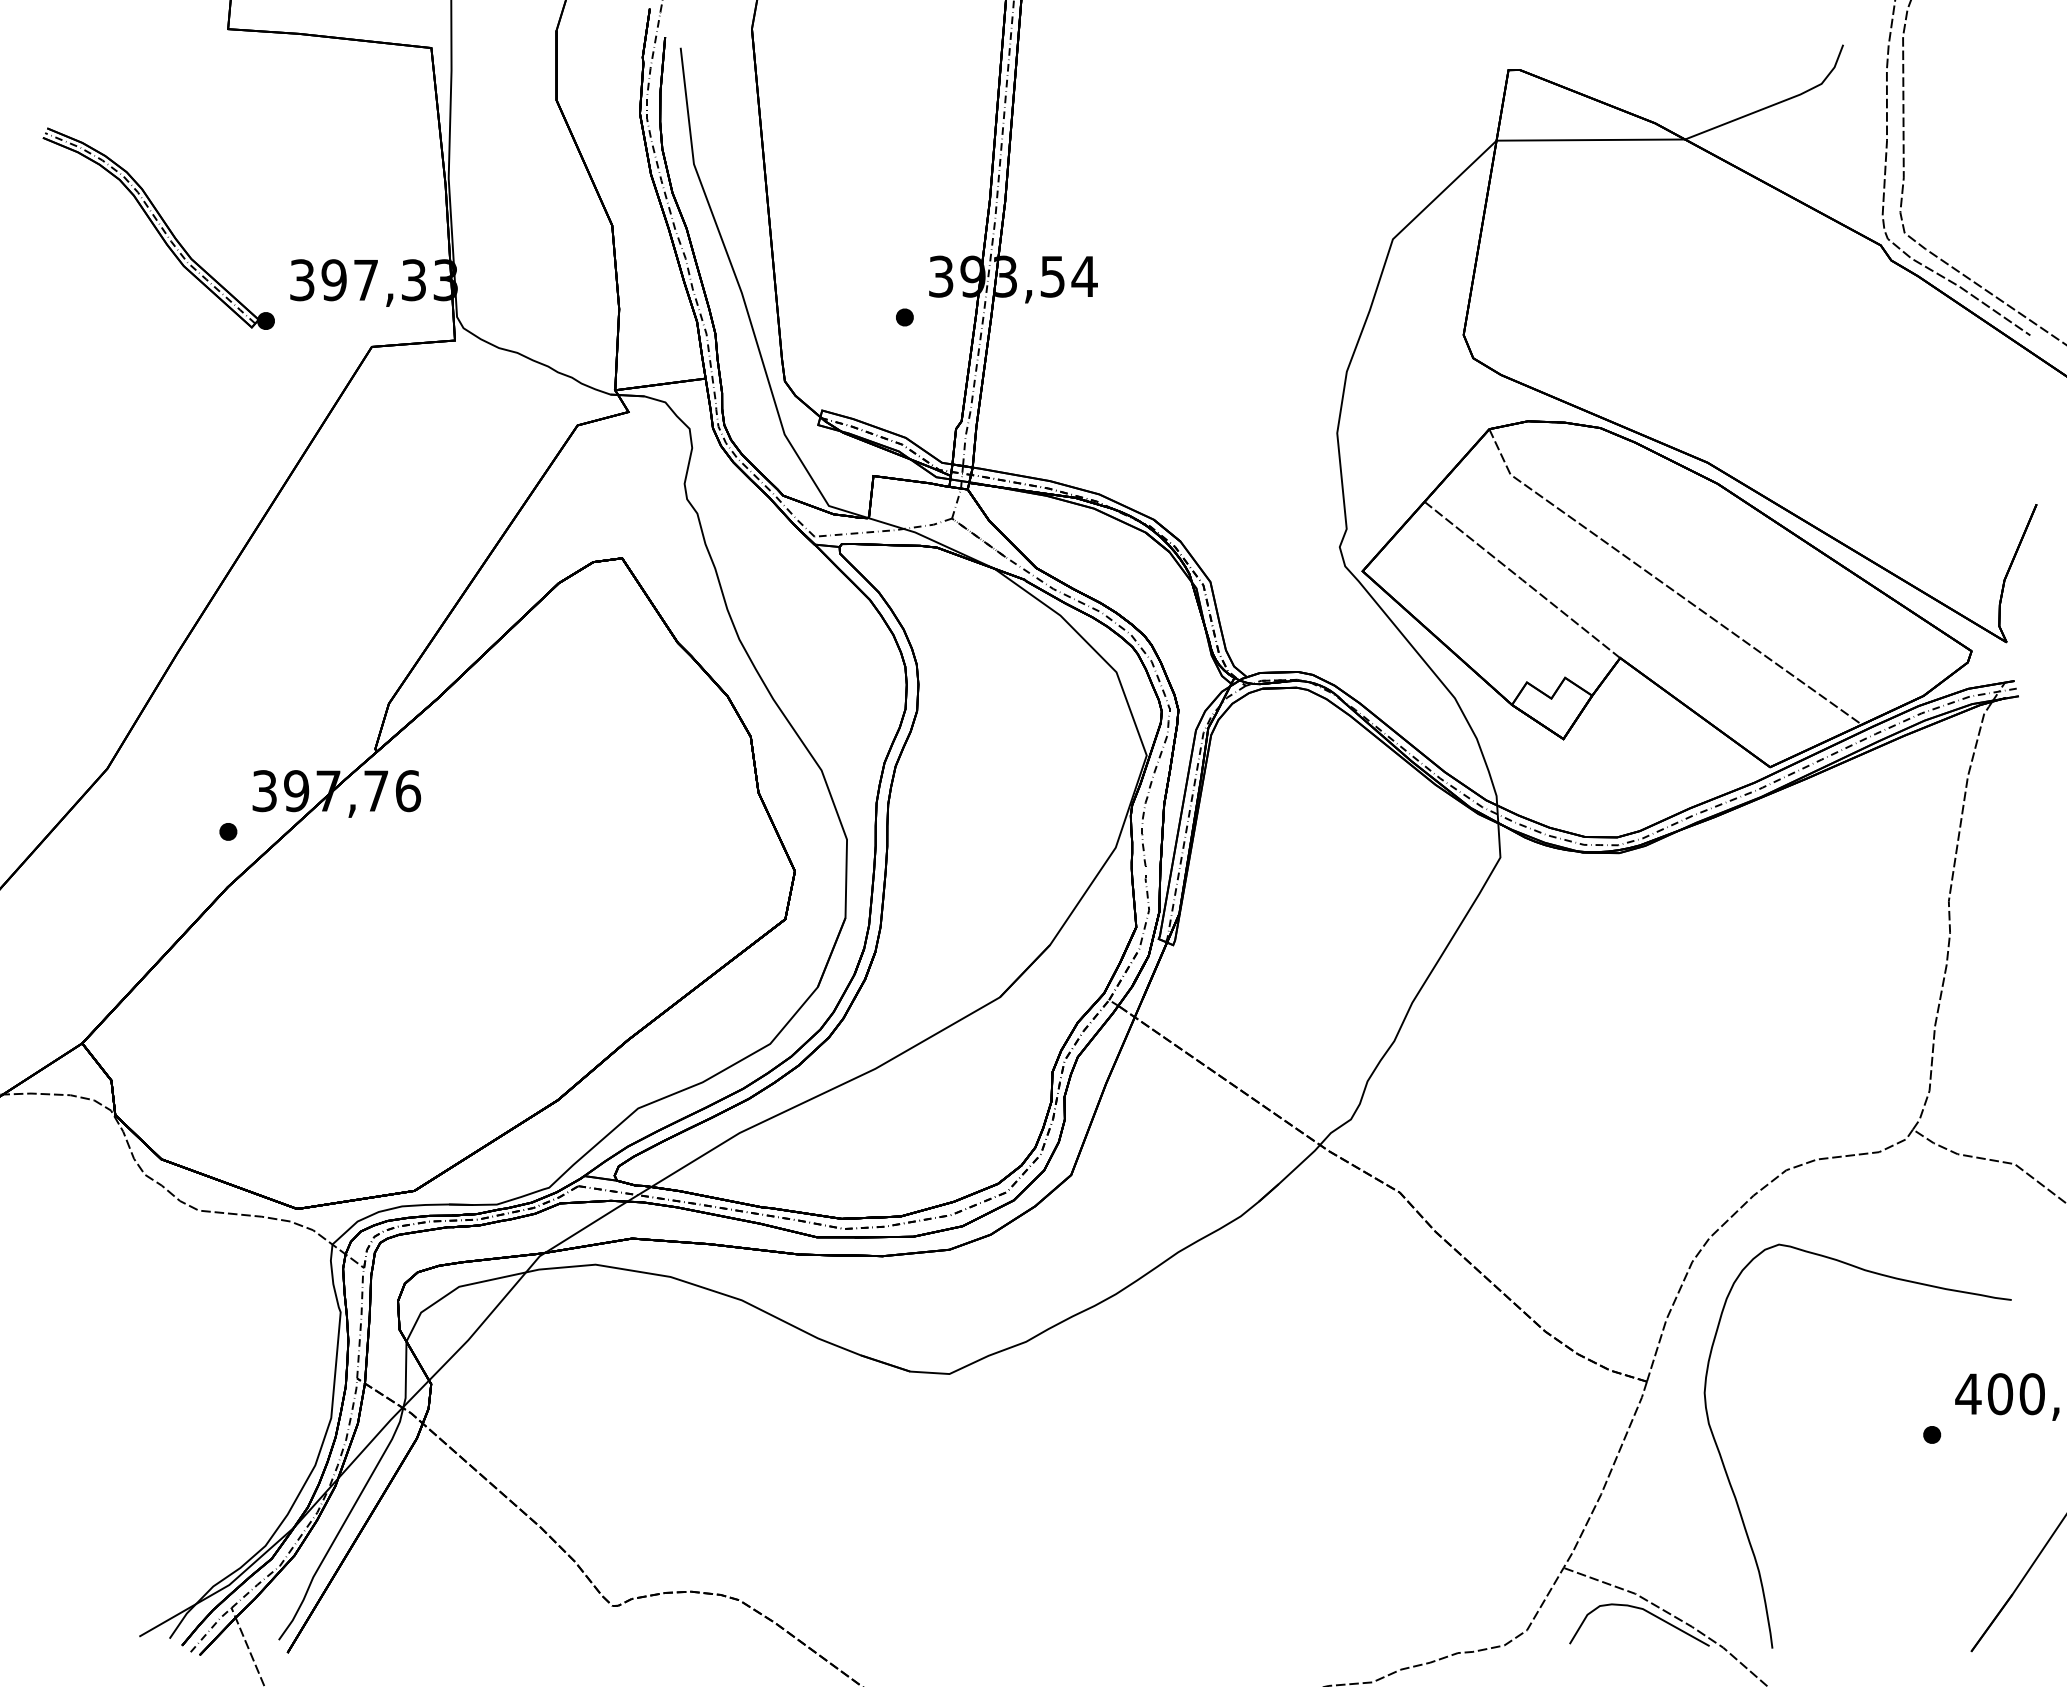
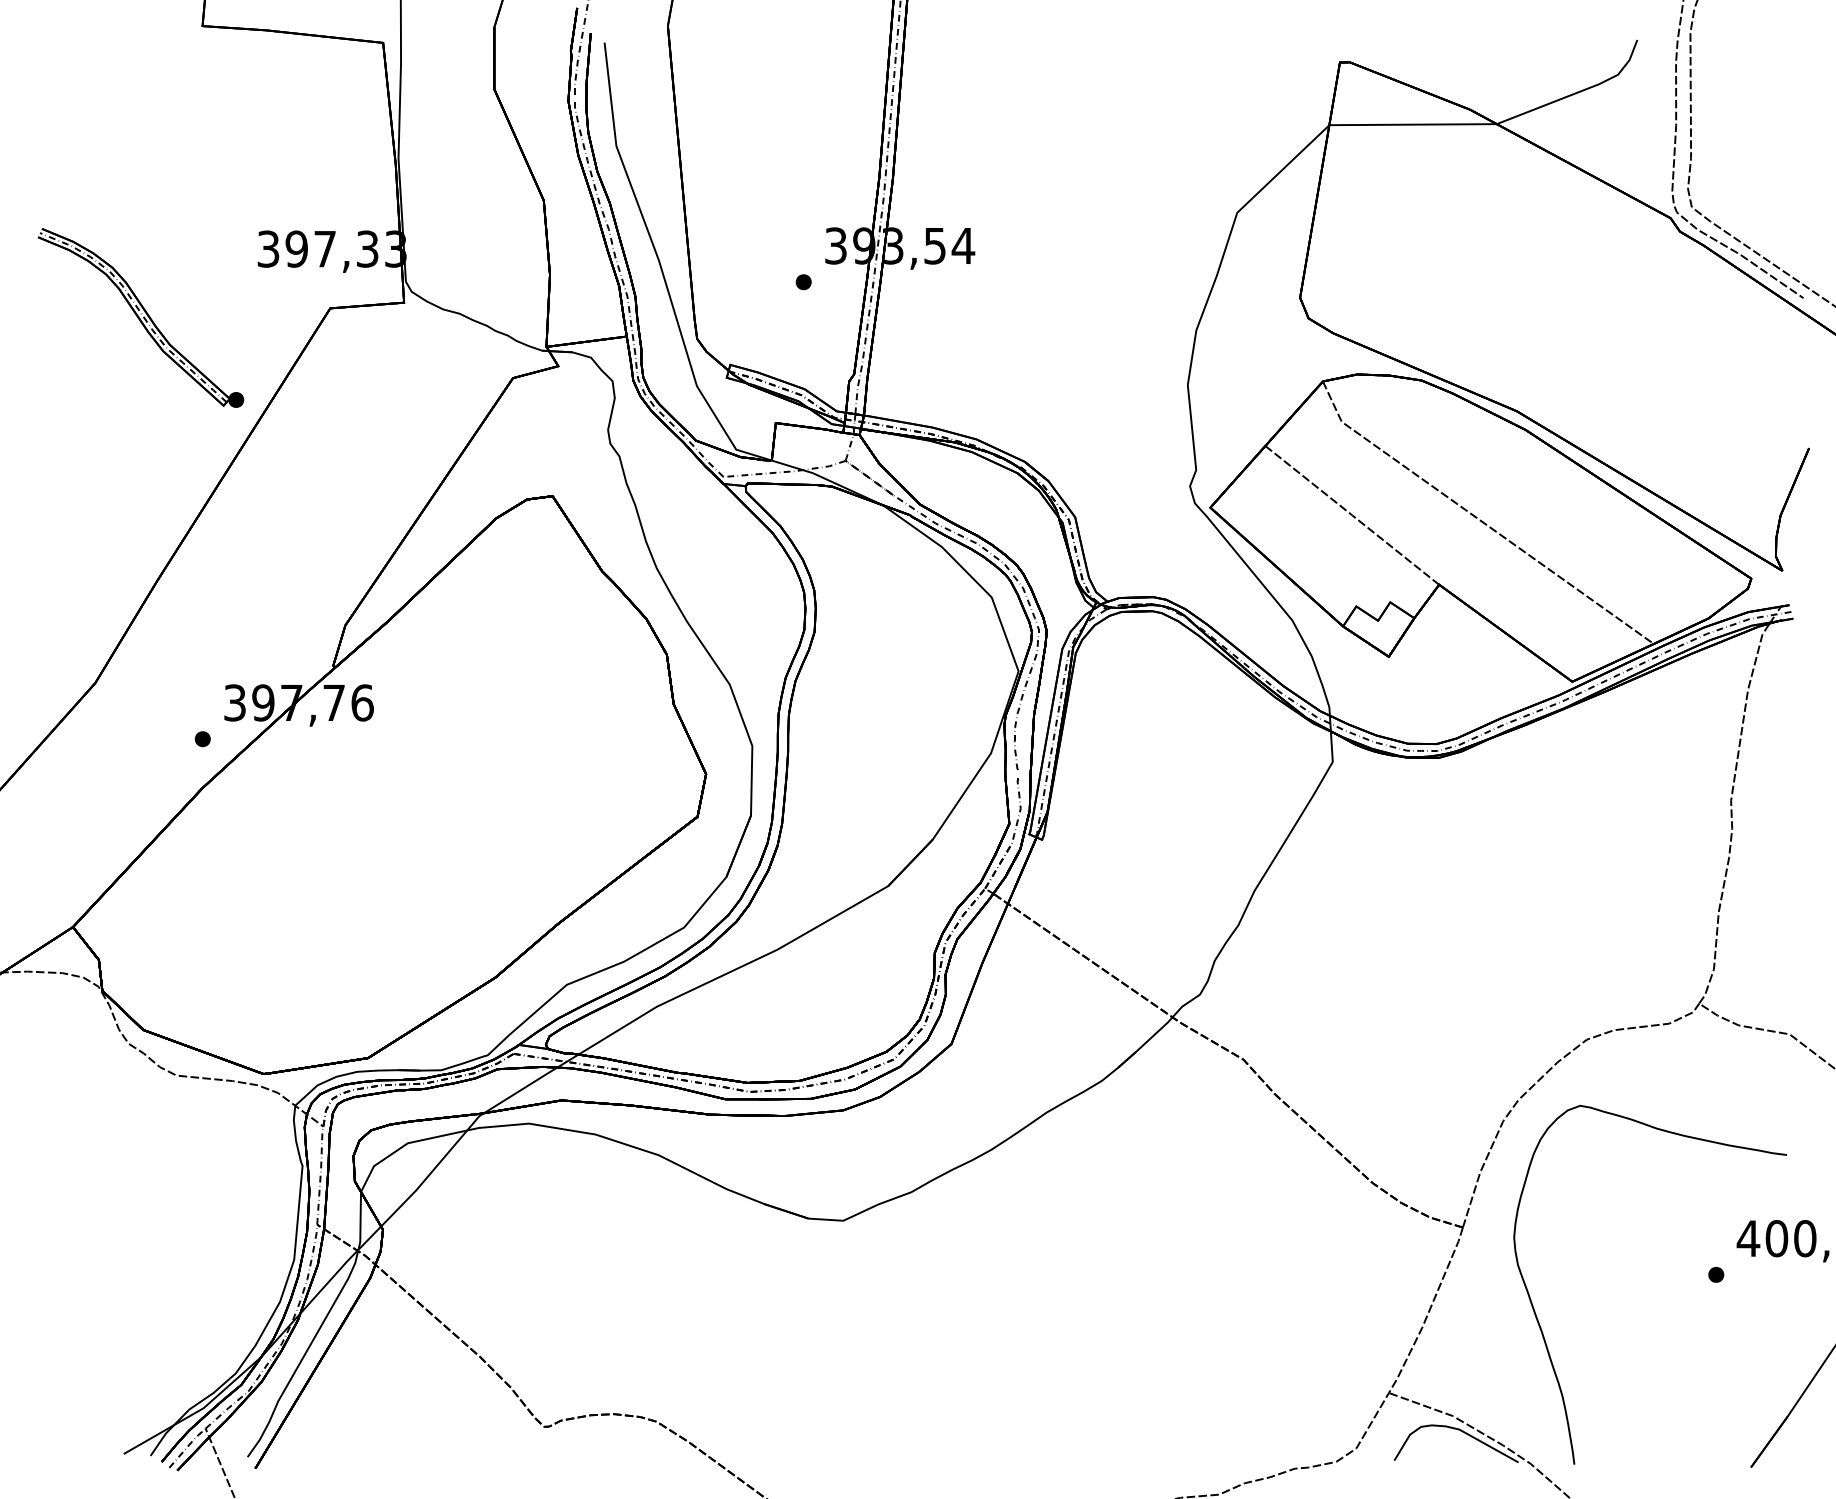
part: (158, 228) -> (140, 317), moved

